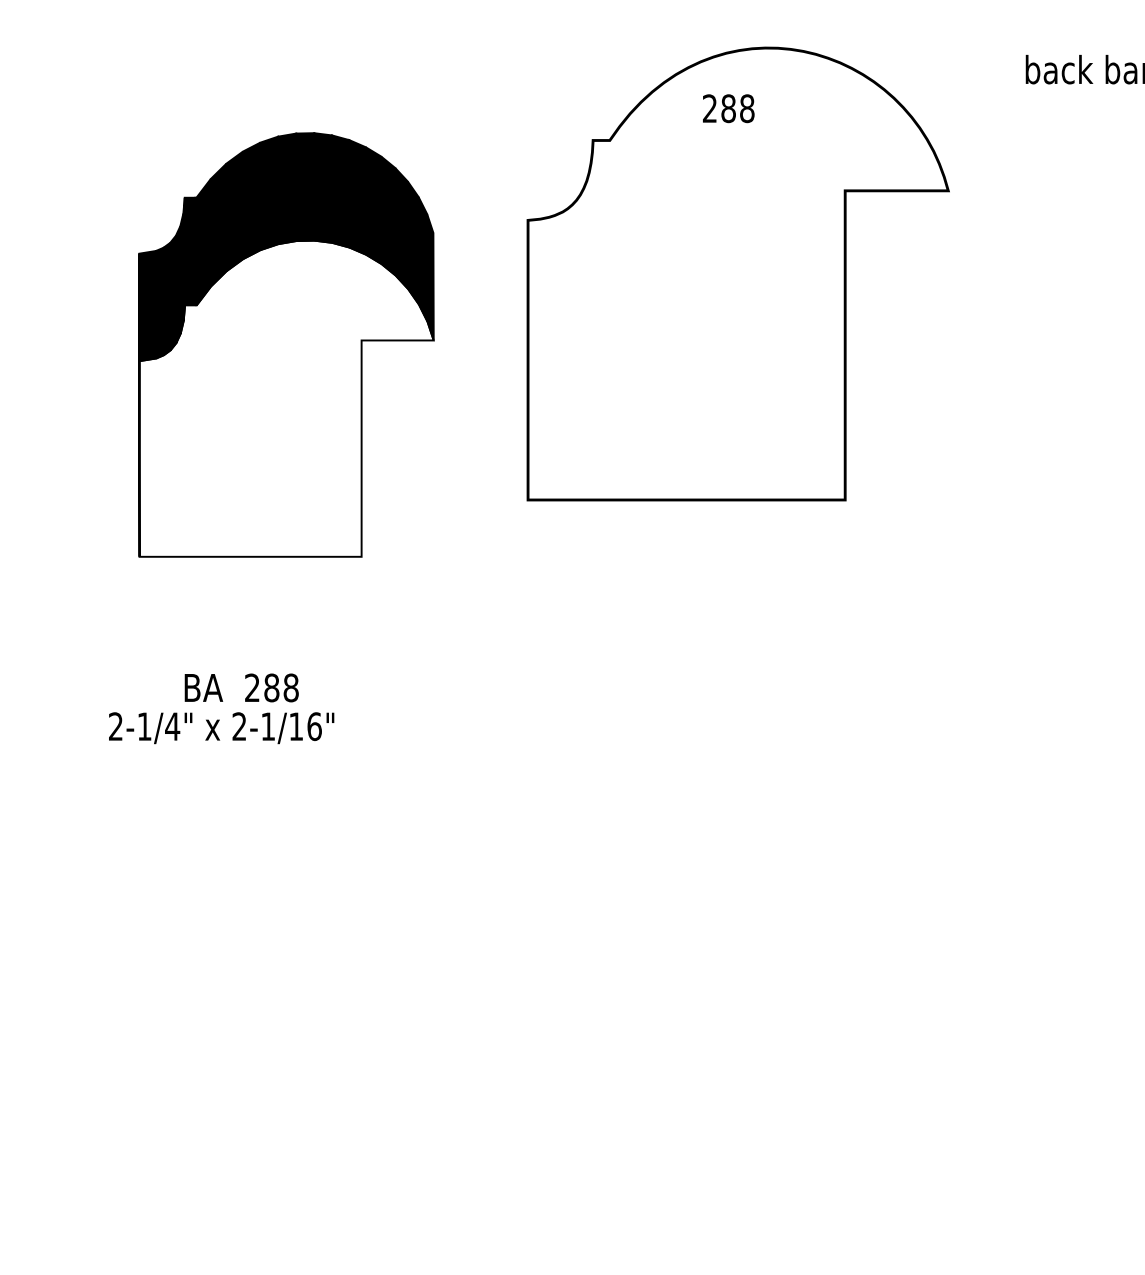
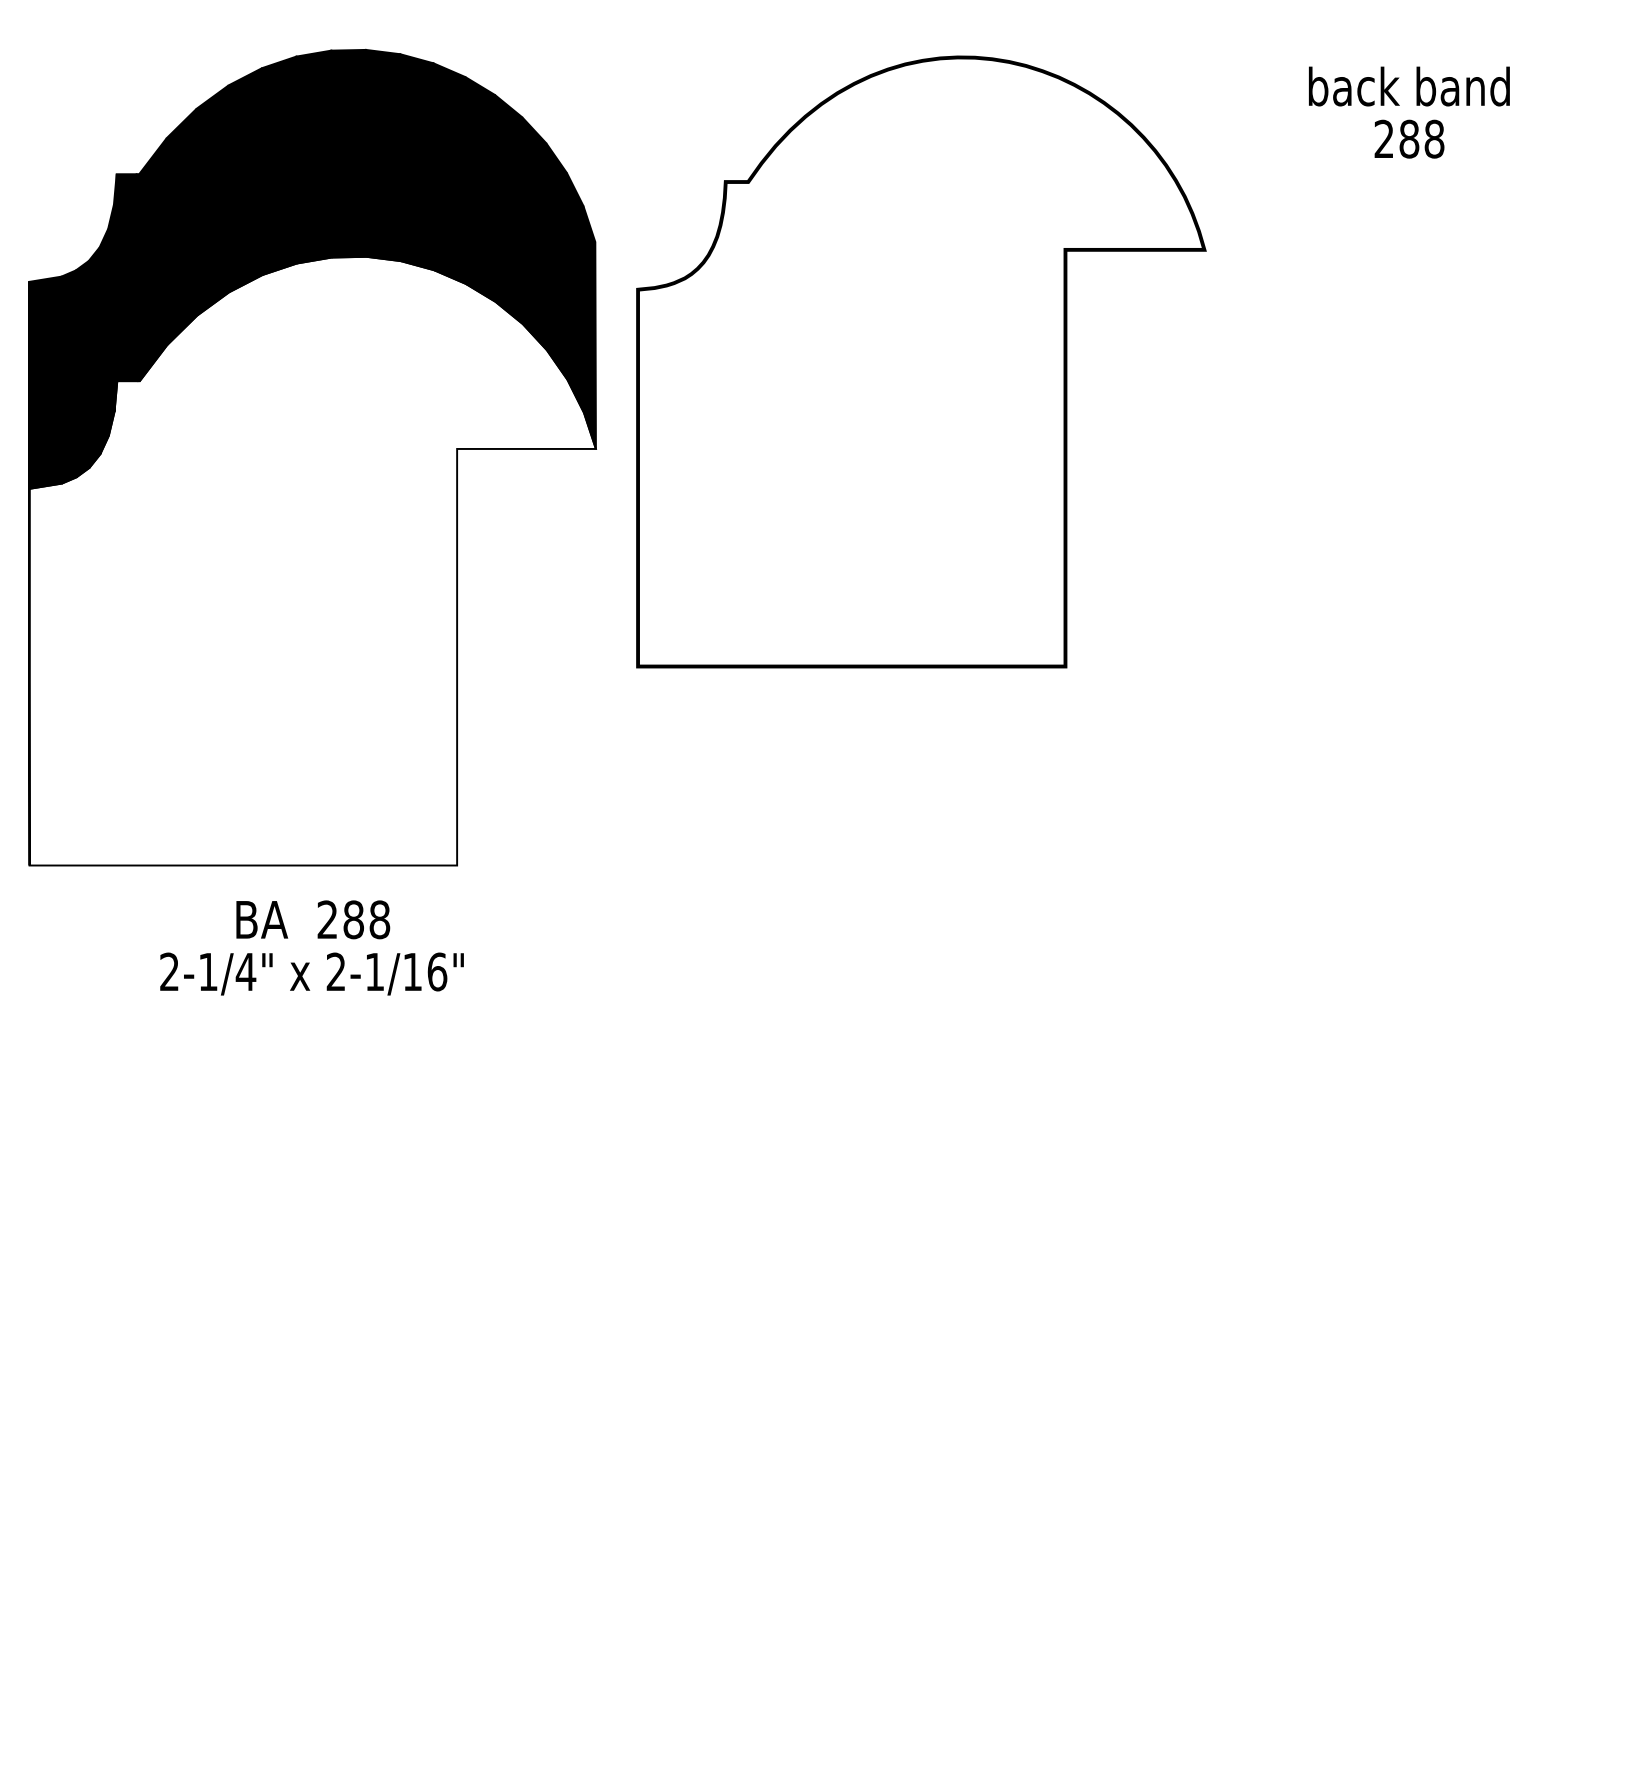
text: (728, 108) -> (1409, 138), moved
part: (286, 344) -> (312, 457), size x1.43
text: (241, 687) -> (313, 919), moved
text: (221, 727) -> (311, 973), moved

